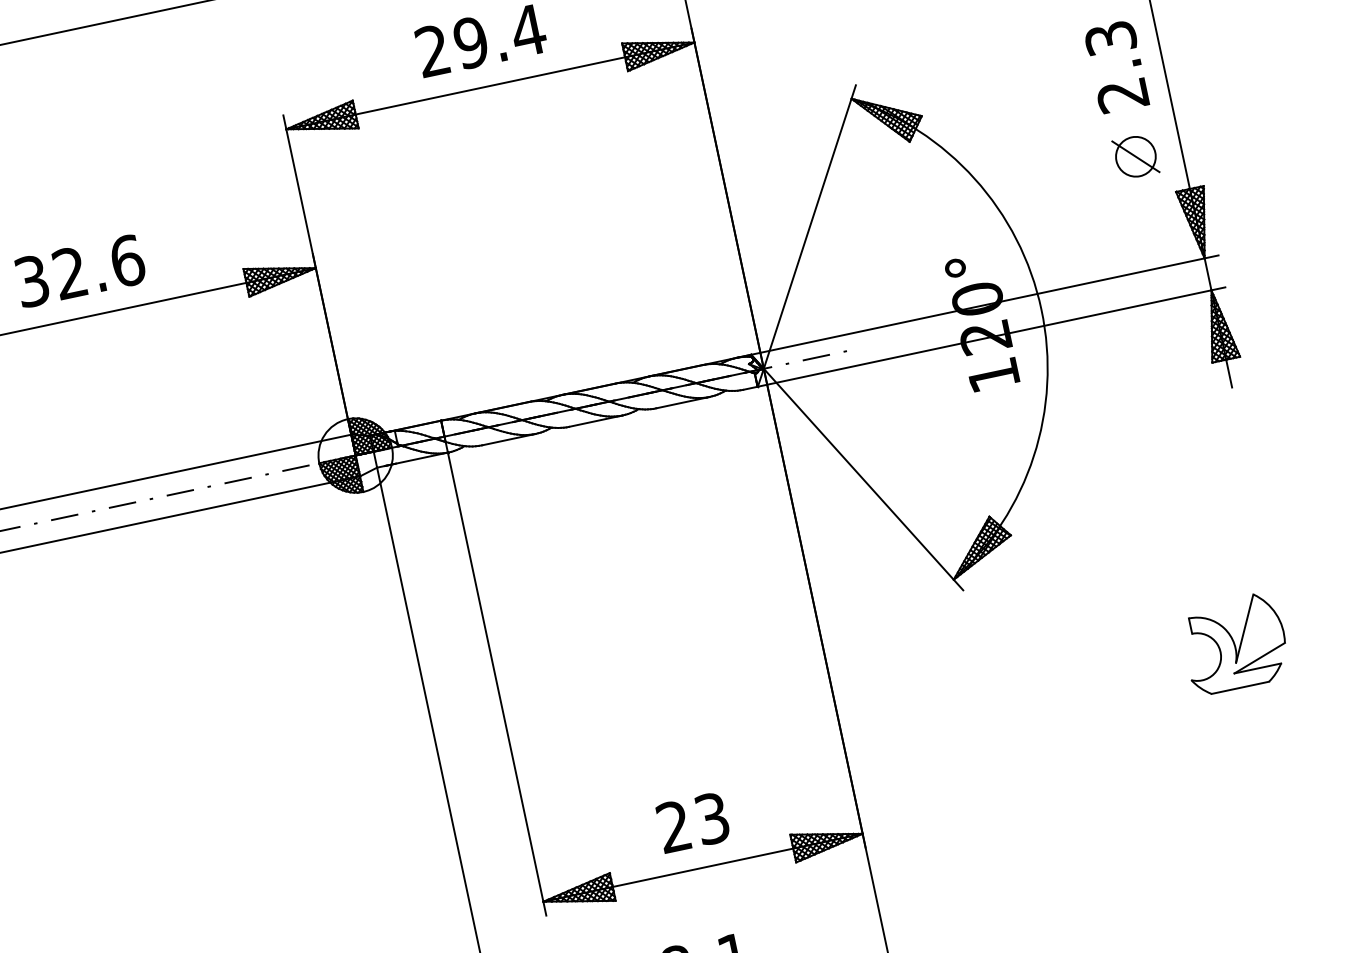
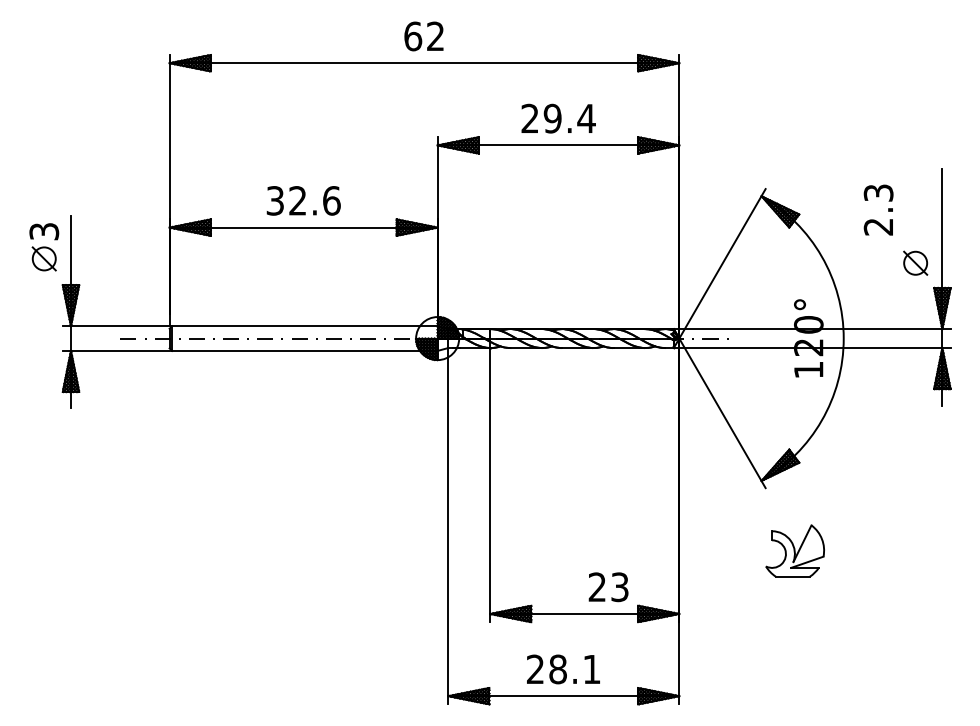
text: (1116, 66) -> (878, 209), moved
part: (1233, 642) -> (794, 550), moved
text: (693, 823) -> (608, 587), moved

